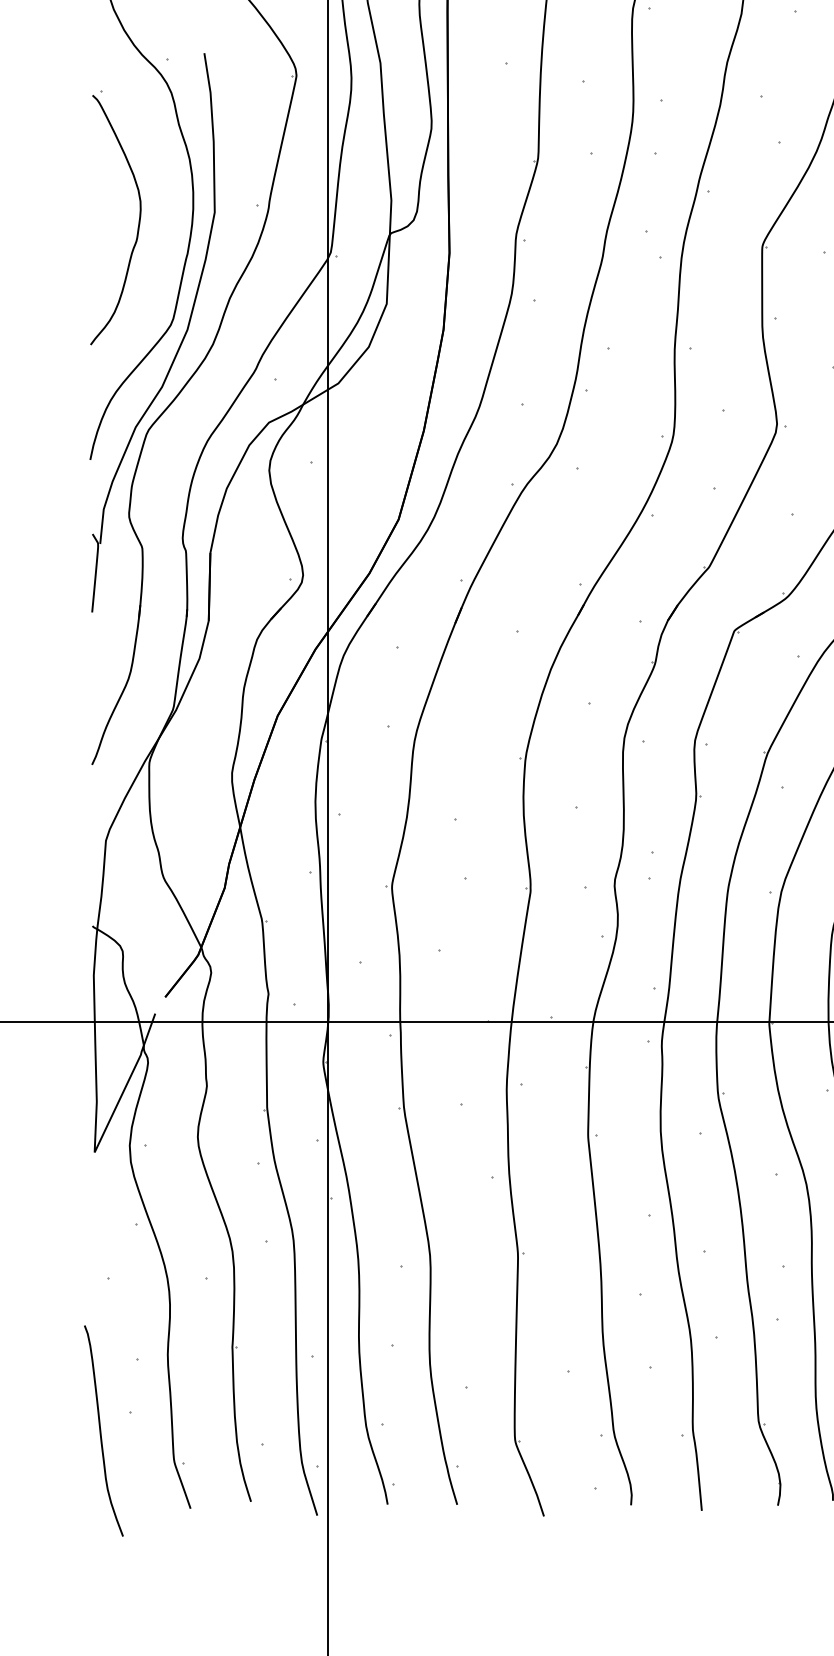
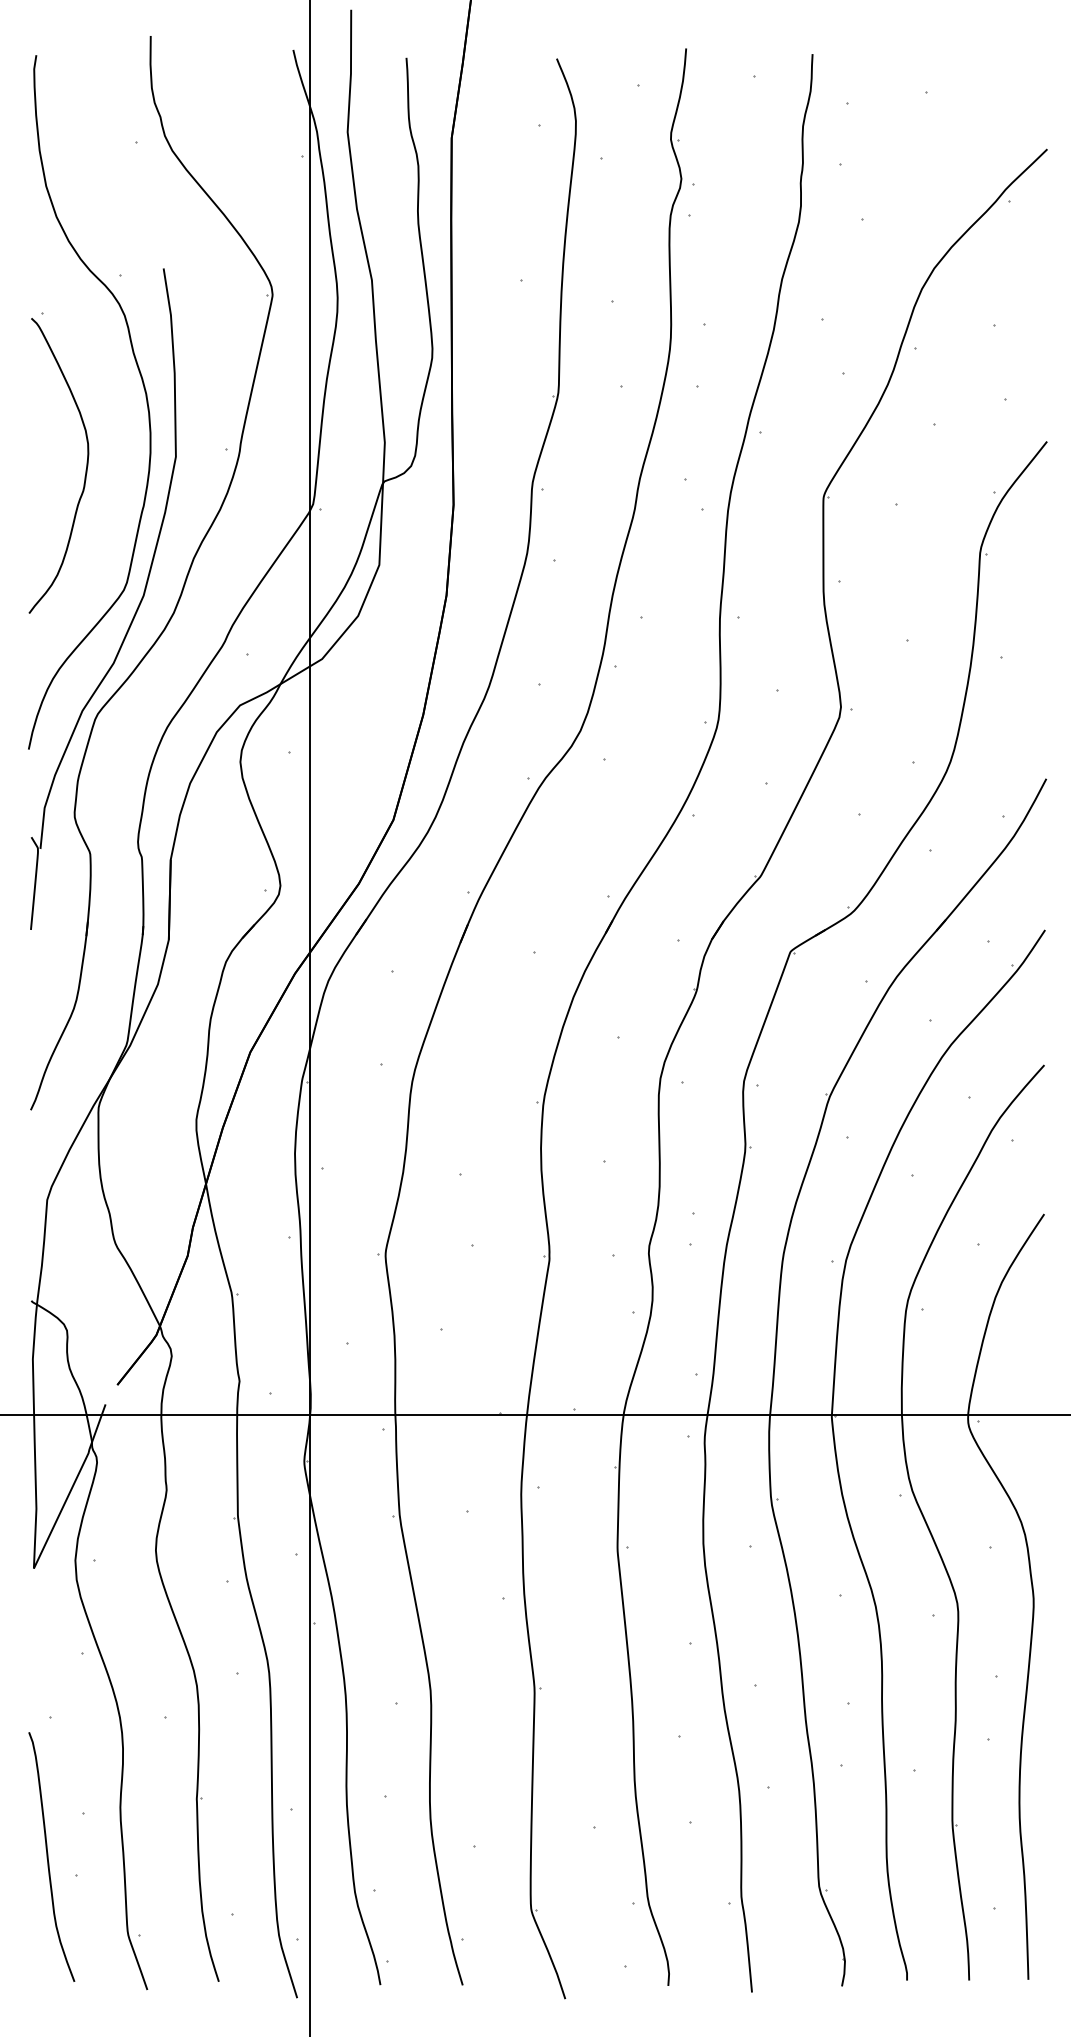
curve: (101, 1430) -> (48, 1856), moved

